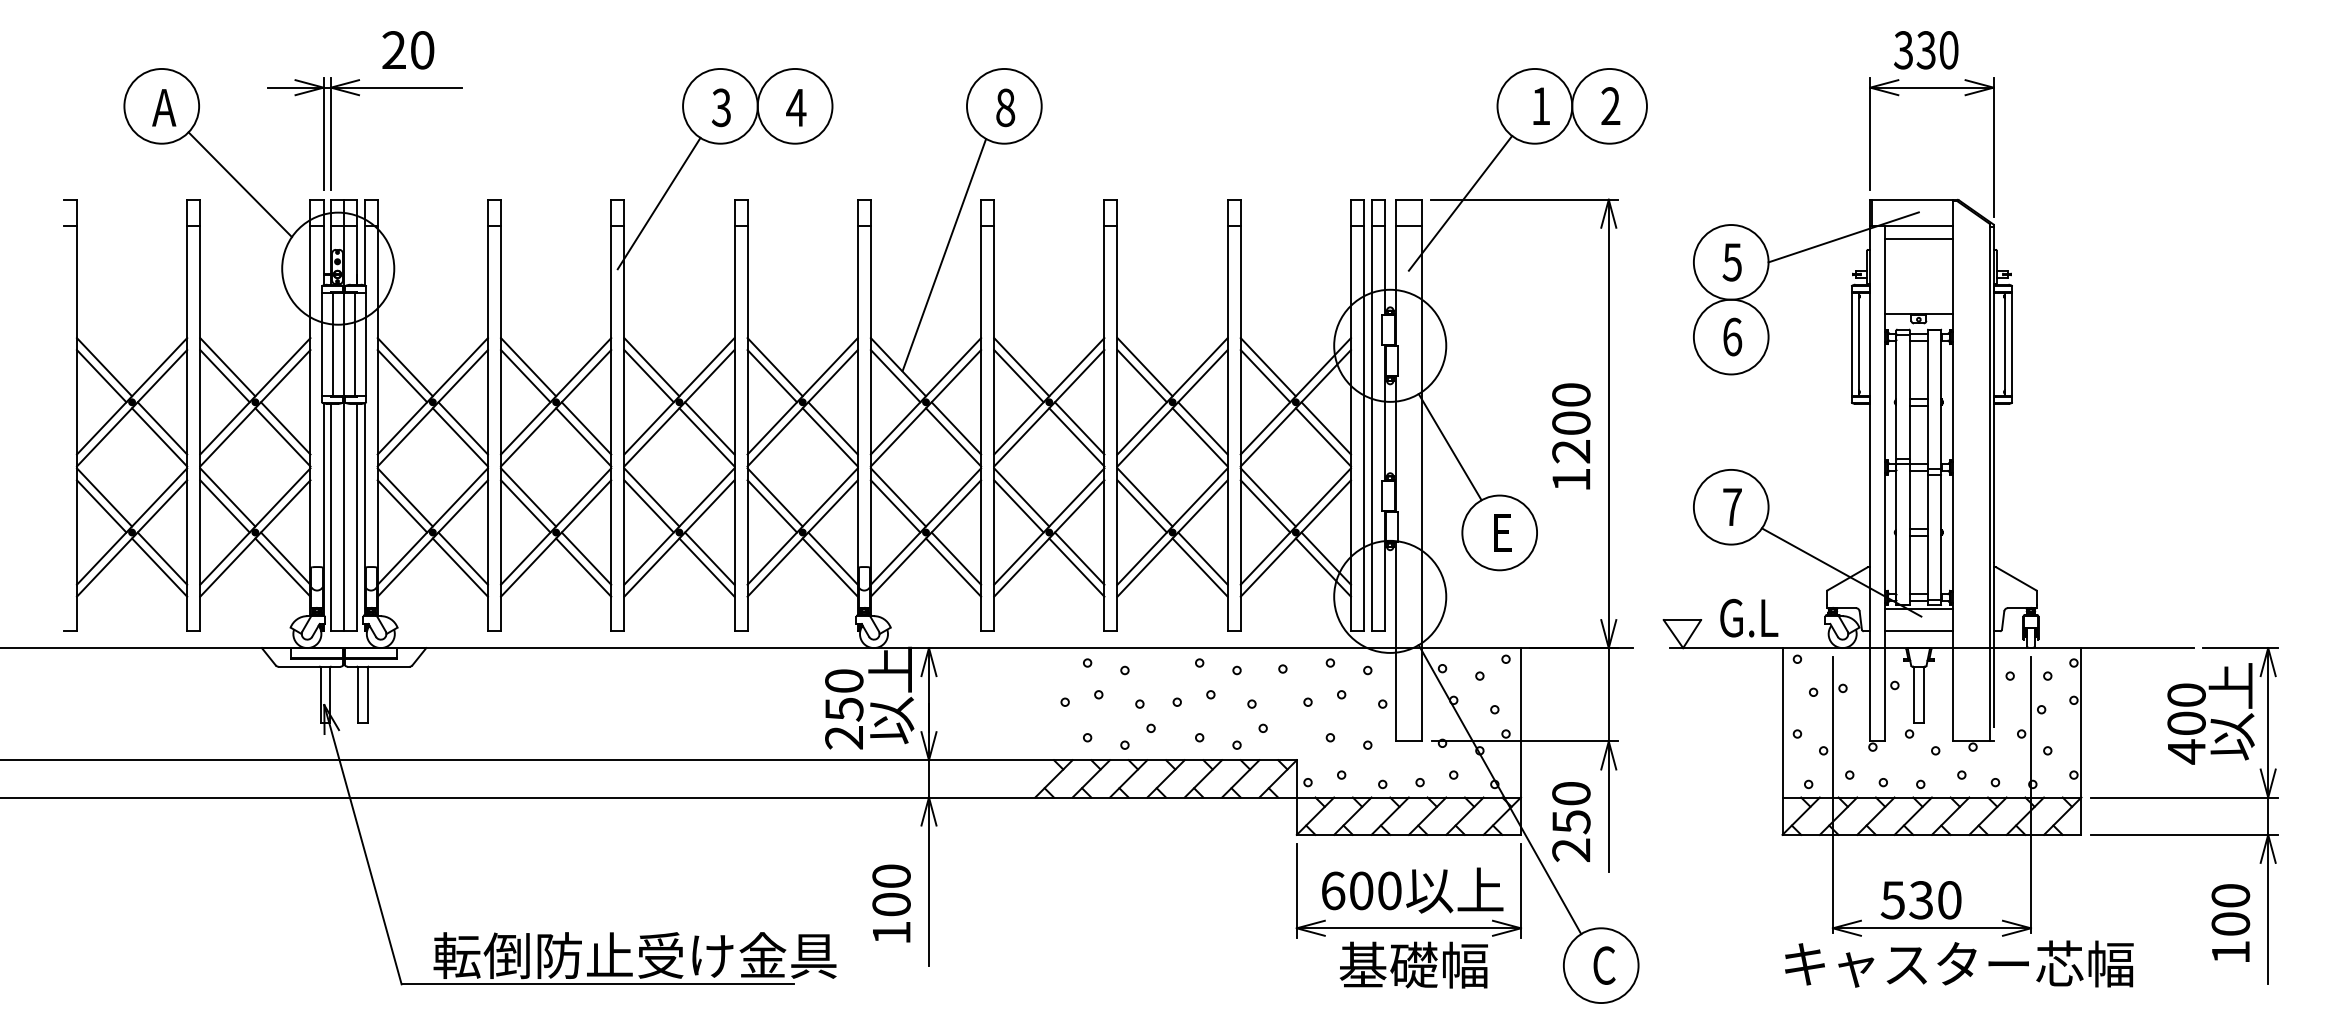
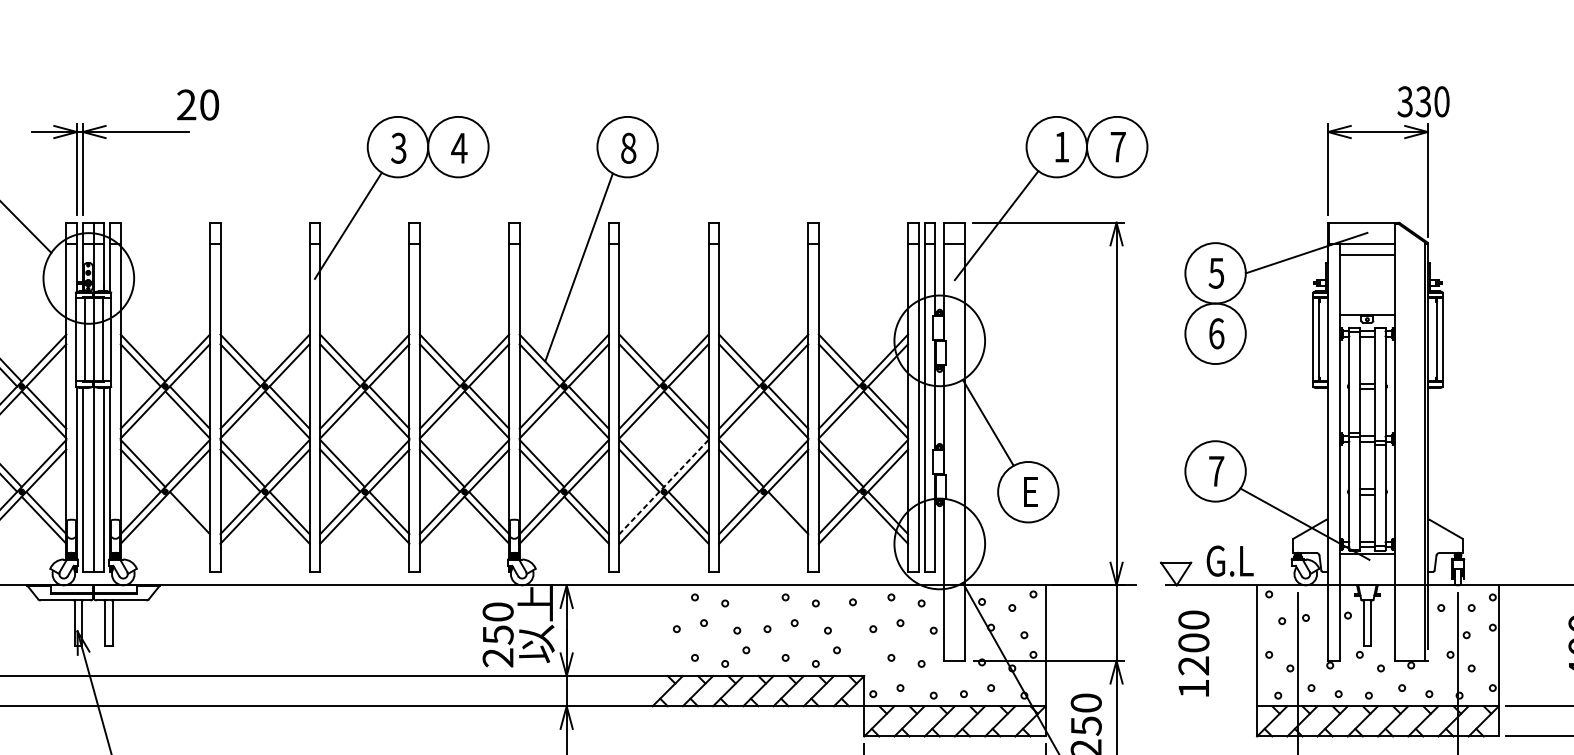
text: (408, 50) -> (198, 105), moved
text: (1926, 50) -> (1423, 101), moved
text: (1610, 105) -> (1117, 146), 2 -> 7
text: (1571, 436) -> (1193, 653), moved
line: (1048, 526) -> (663, 487), solid -> dashed
line: (459, 567) -> (186, 520), removed
line: (1199, 567) -> (785, 520), removed
line: (1918, 631) -> (1367, 571), removed

